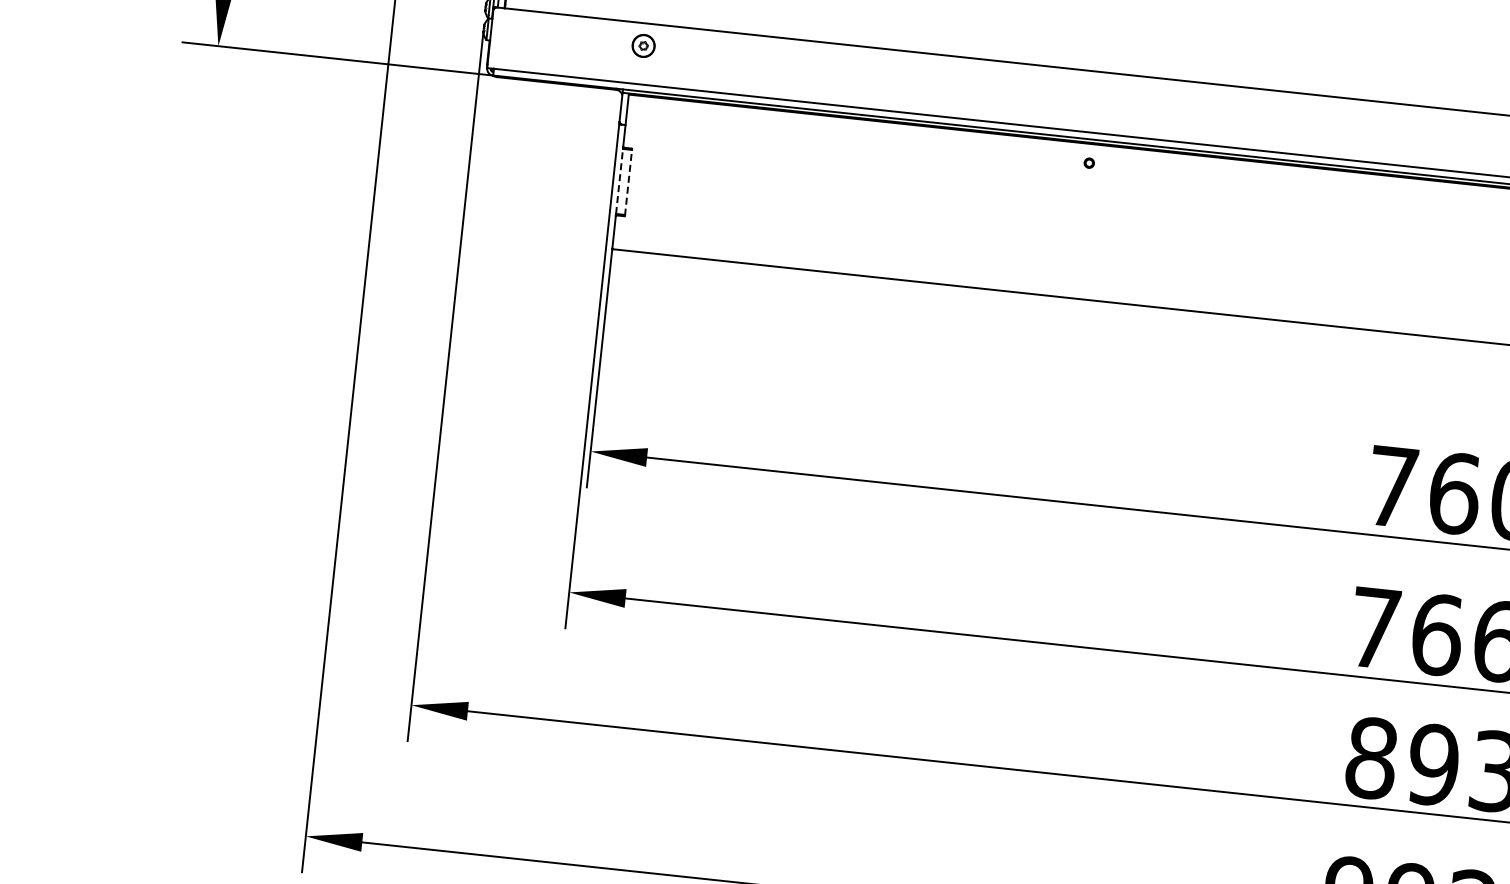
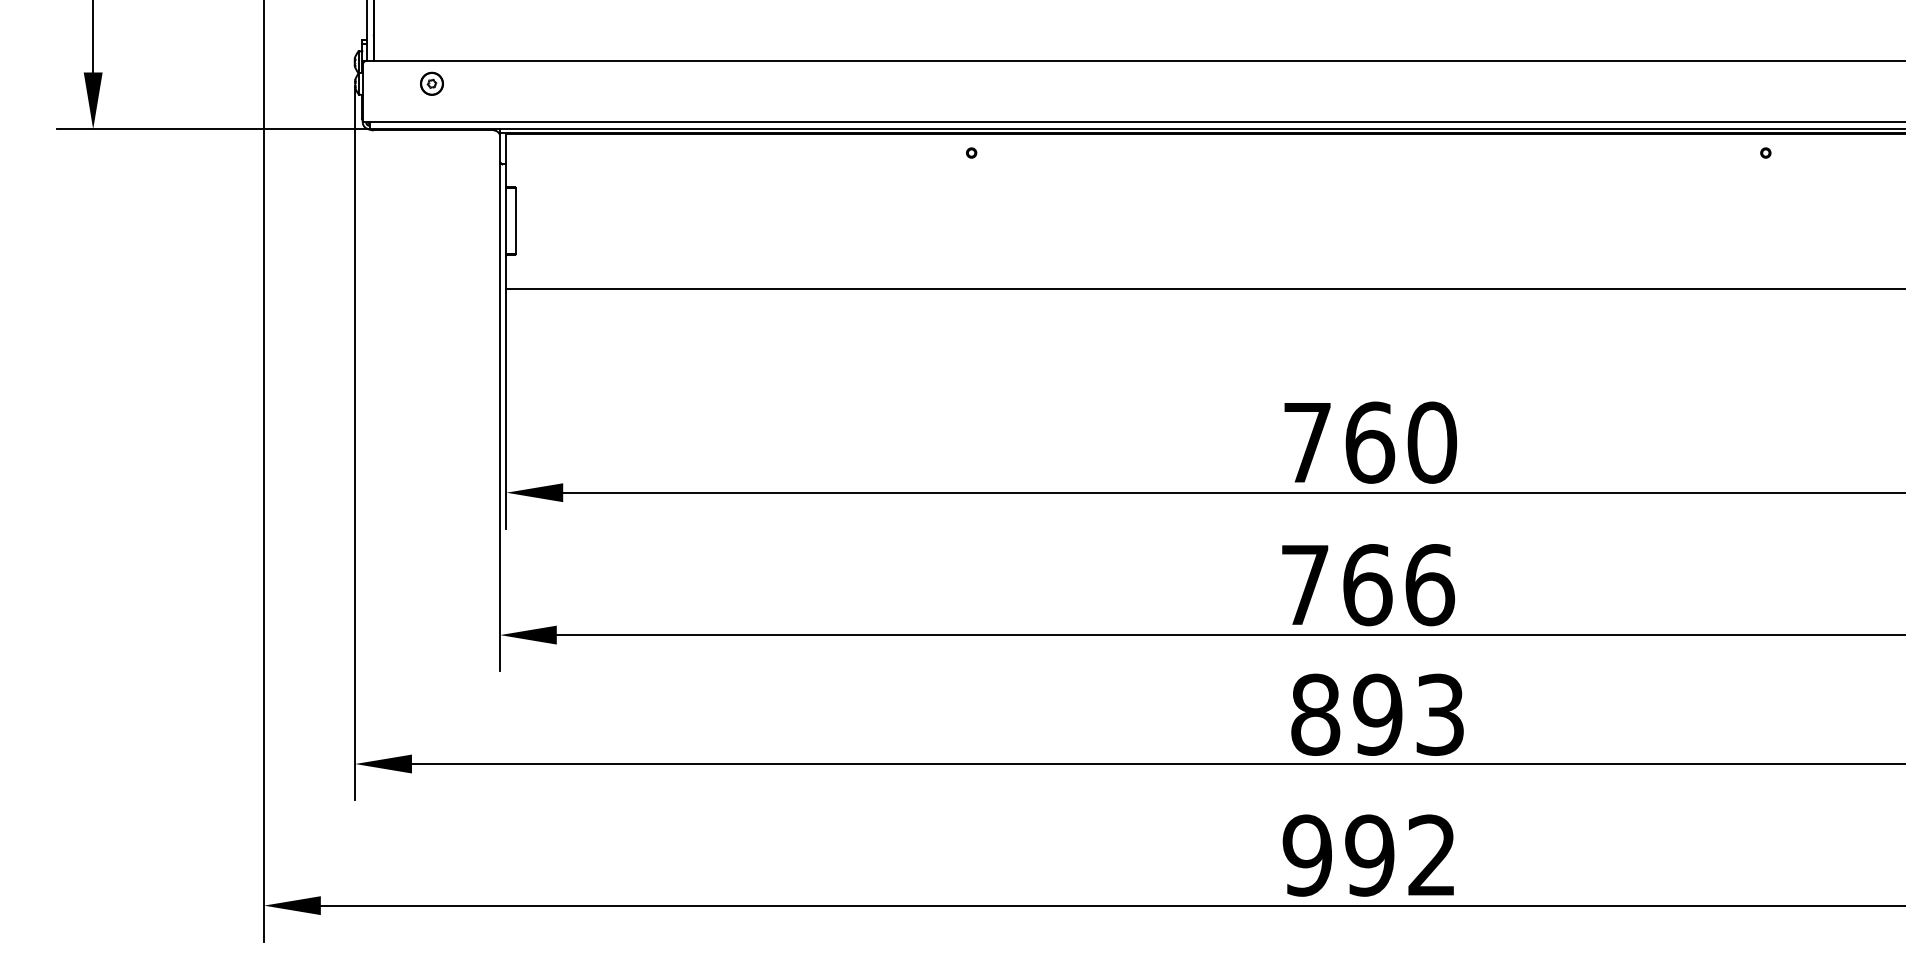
part: (643, 45) -> (431, 83), moved
line: (619, 181) -> (506, 221), dashed -> solid
line: (628, 181) -> (515, 220), dashed -> solid

